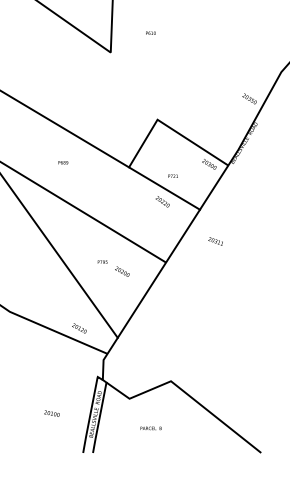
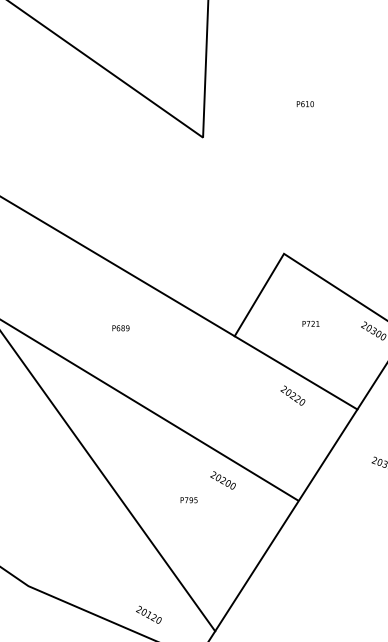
text: (150, 32) -> (304, 102), moved
text: (172, 175) -> (309, 322), moved
text: (122, 271) -> (223, 480), moved

